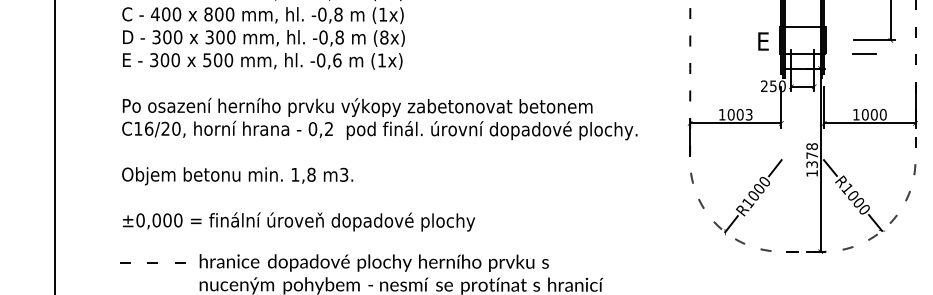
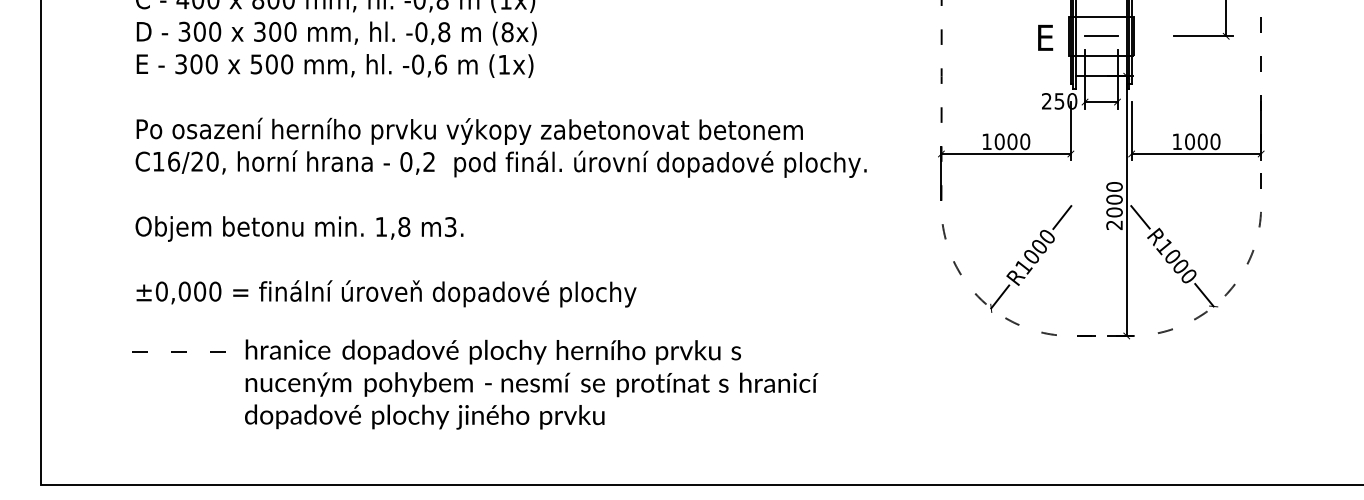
line: (864, 53) -> (1101, 35), moved
text: (749, 114) -> (1025, 141), 1003 -> 1000
text: (812, 160) -> (1114, 206), 1378 -> 2000

